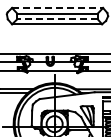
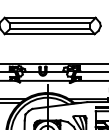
line: (58, 8) -> (51, 18), dashed -> solid
line: (57, 19) -> (50, 29), dashed -> solid

